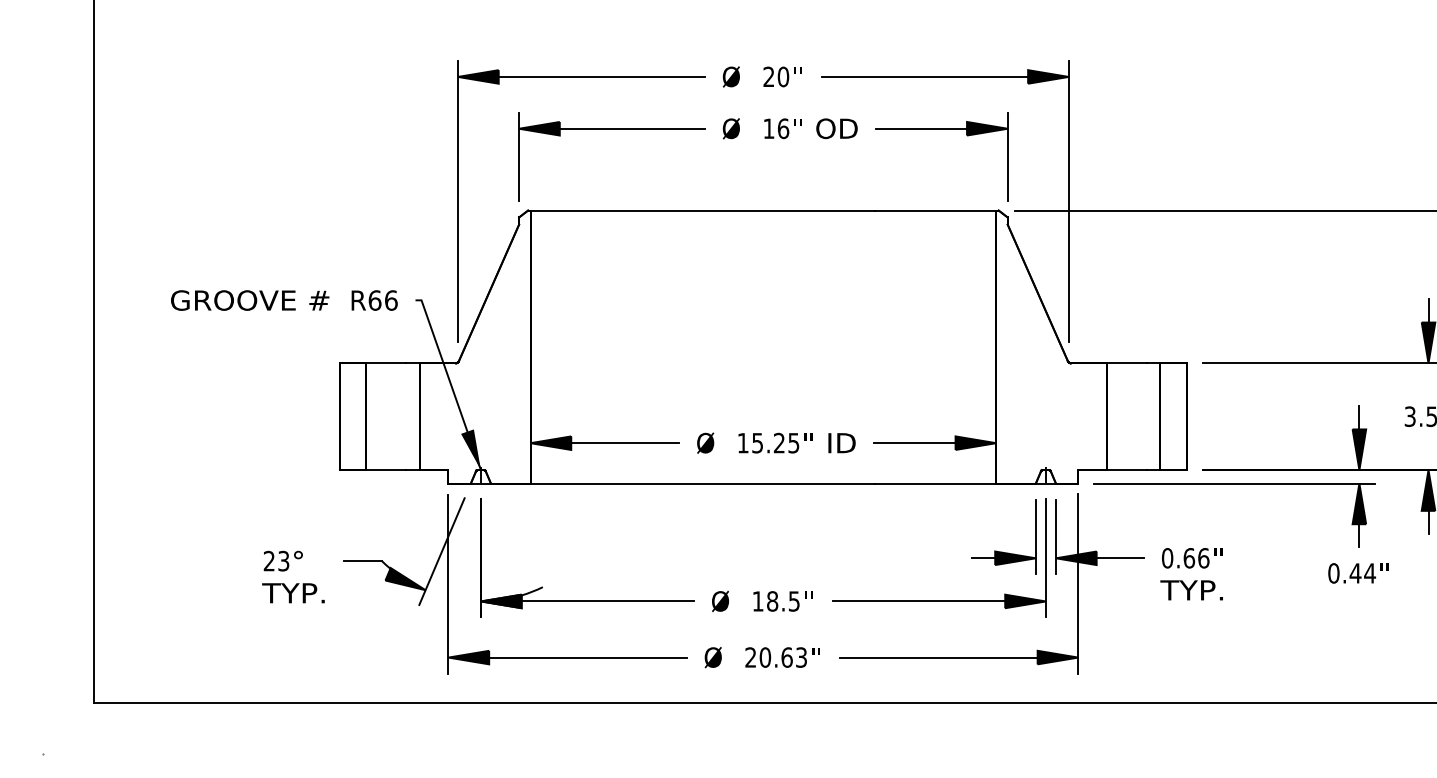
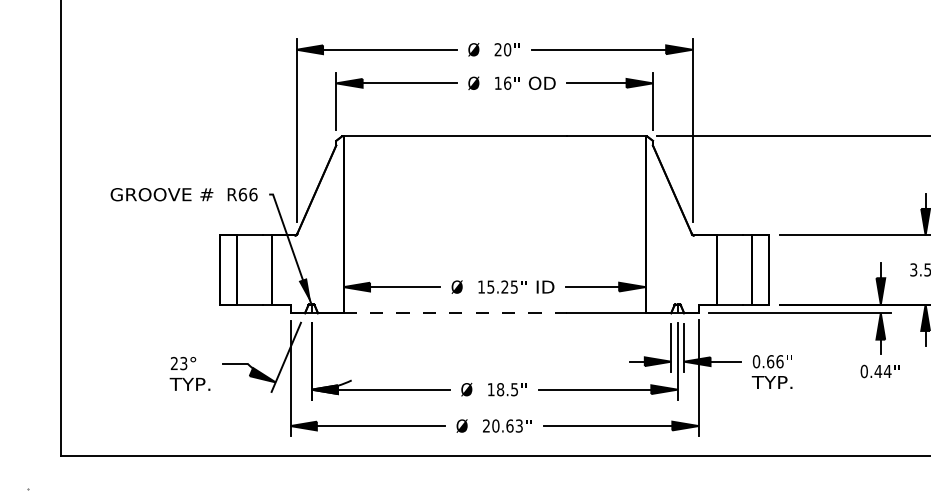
line: (703, 483) -> (455, 313), solid -> dashed

